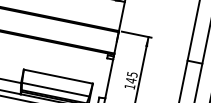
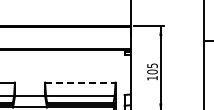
line: (58, 76) -> (80, 82), solid -> dashed
text: (131, 80) -> (152, 71), 145 -> 105

